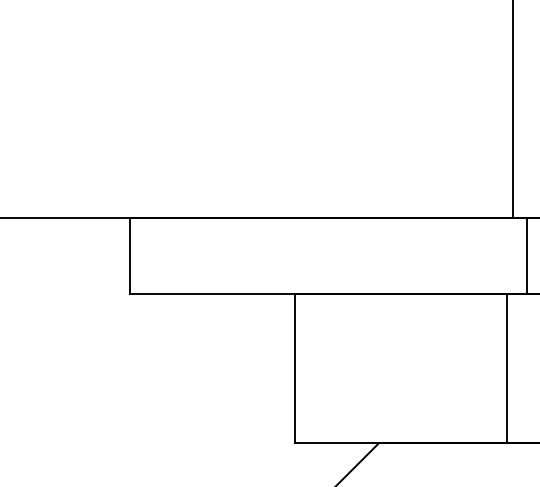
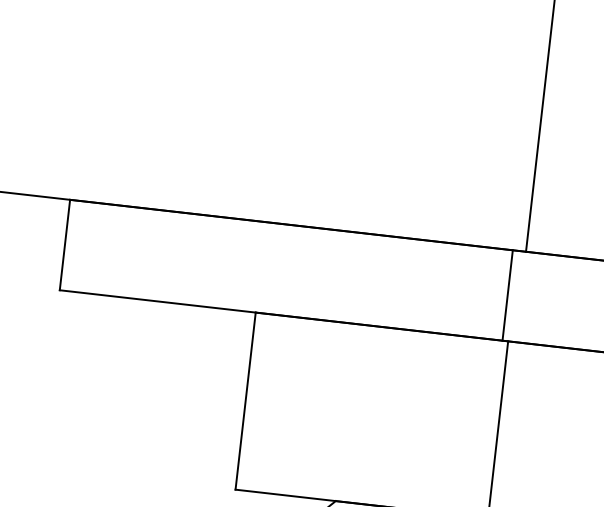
line: (527, 256) -> (507, 295), moved

